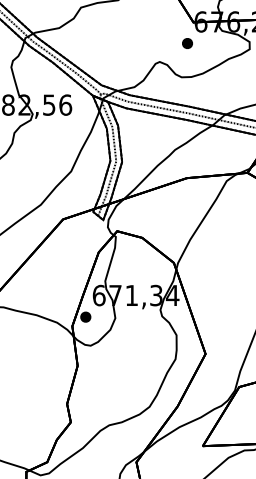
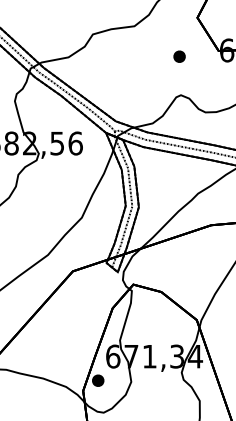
part: (187, 43) -> (179, 56), moved

